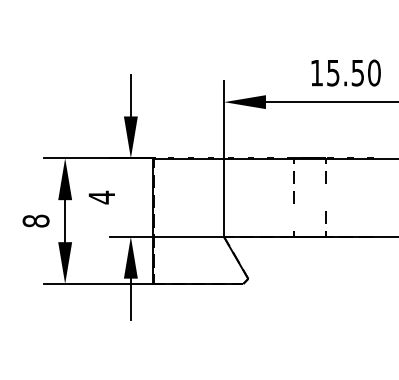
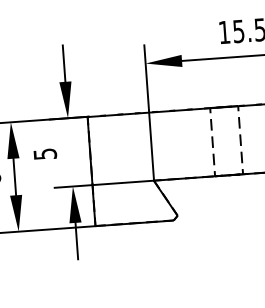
text: (101, 197) -> (44, 154), 4 -> 5
line: (325, 197) -> (239, 140), added
line: (293, 217) -> (213, 159), added

